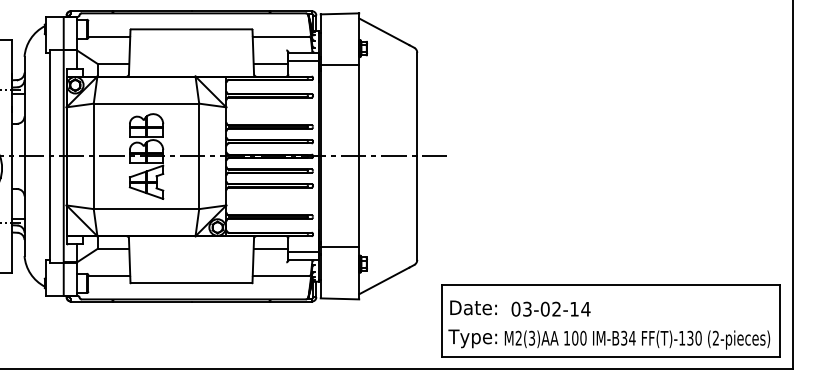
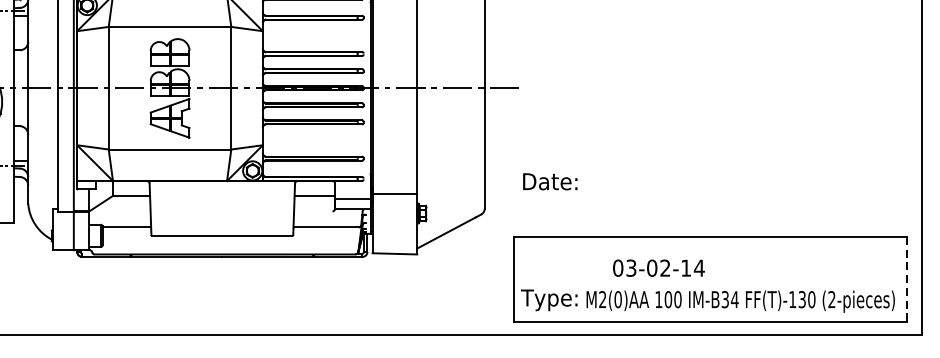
text: (473, 307) -> (550, 181), moved
text: (550, 308) -> (658, 267), moved
line: (780, 320) -> (907, 278), solid -> dashed
text: (531, 338) -> (617, 299), M2(3)AA -> M2(0)AA

